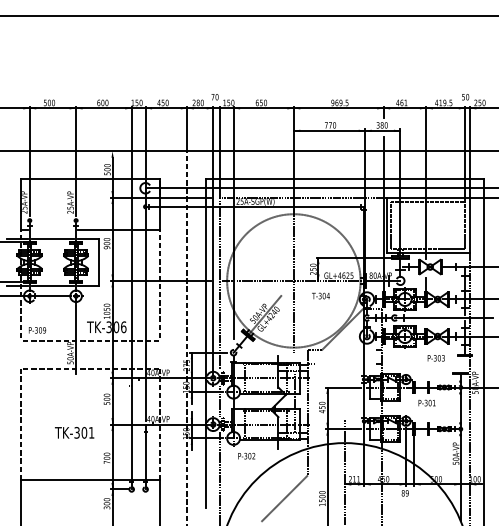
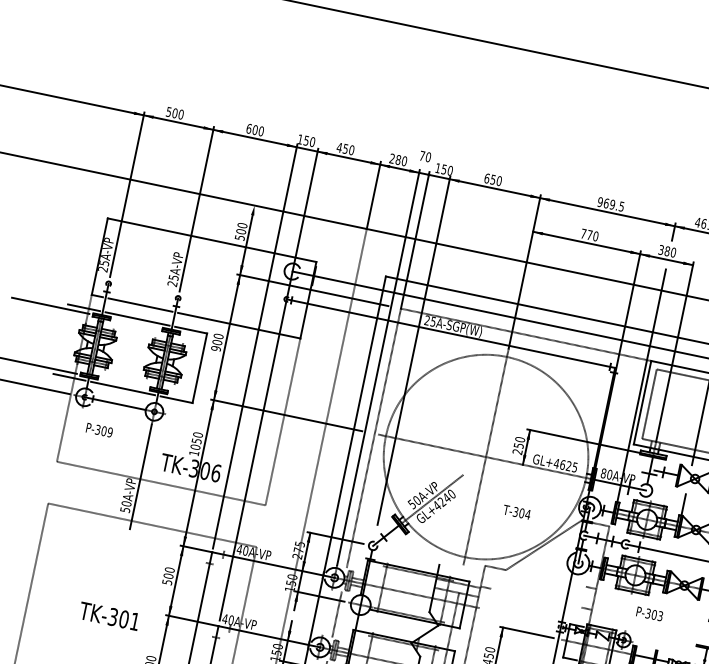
line: (52, 229) -> (139, 304), added
text: (320, 295) -> (516, 511), moved
text: (37, 330) -> (99, 430), moved
text: (435, 358) -> (648, 614), moved

